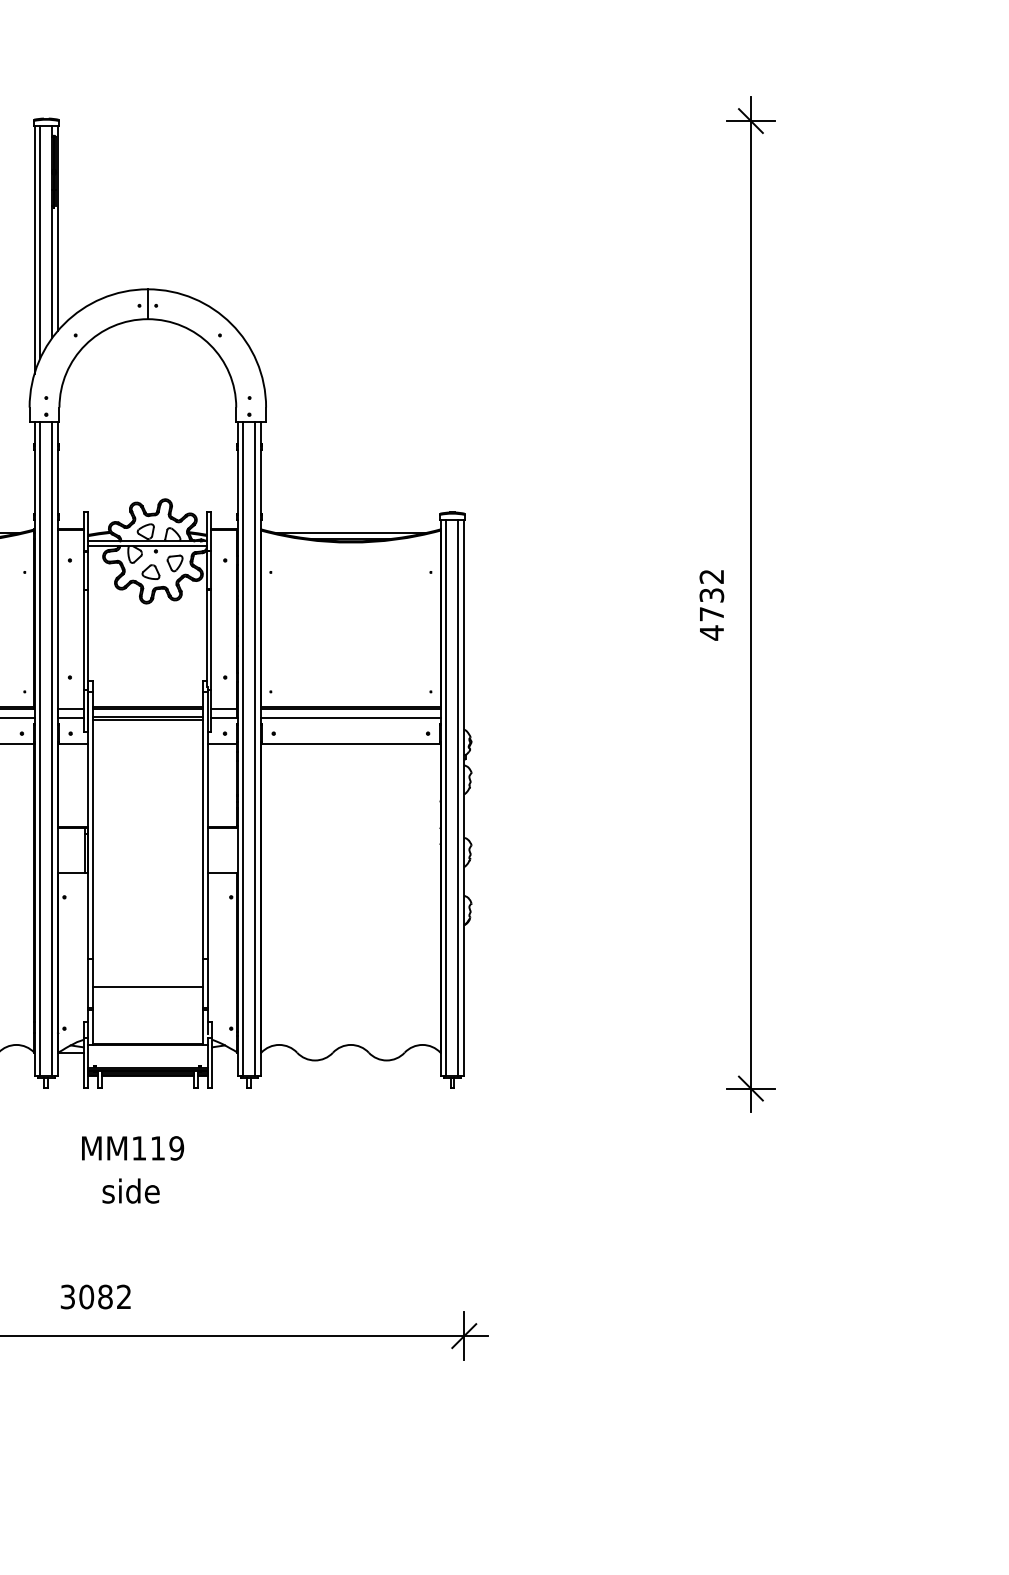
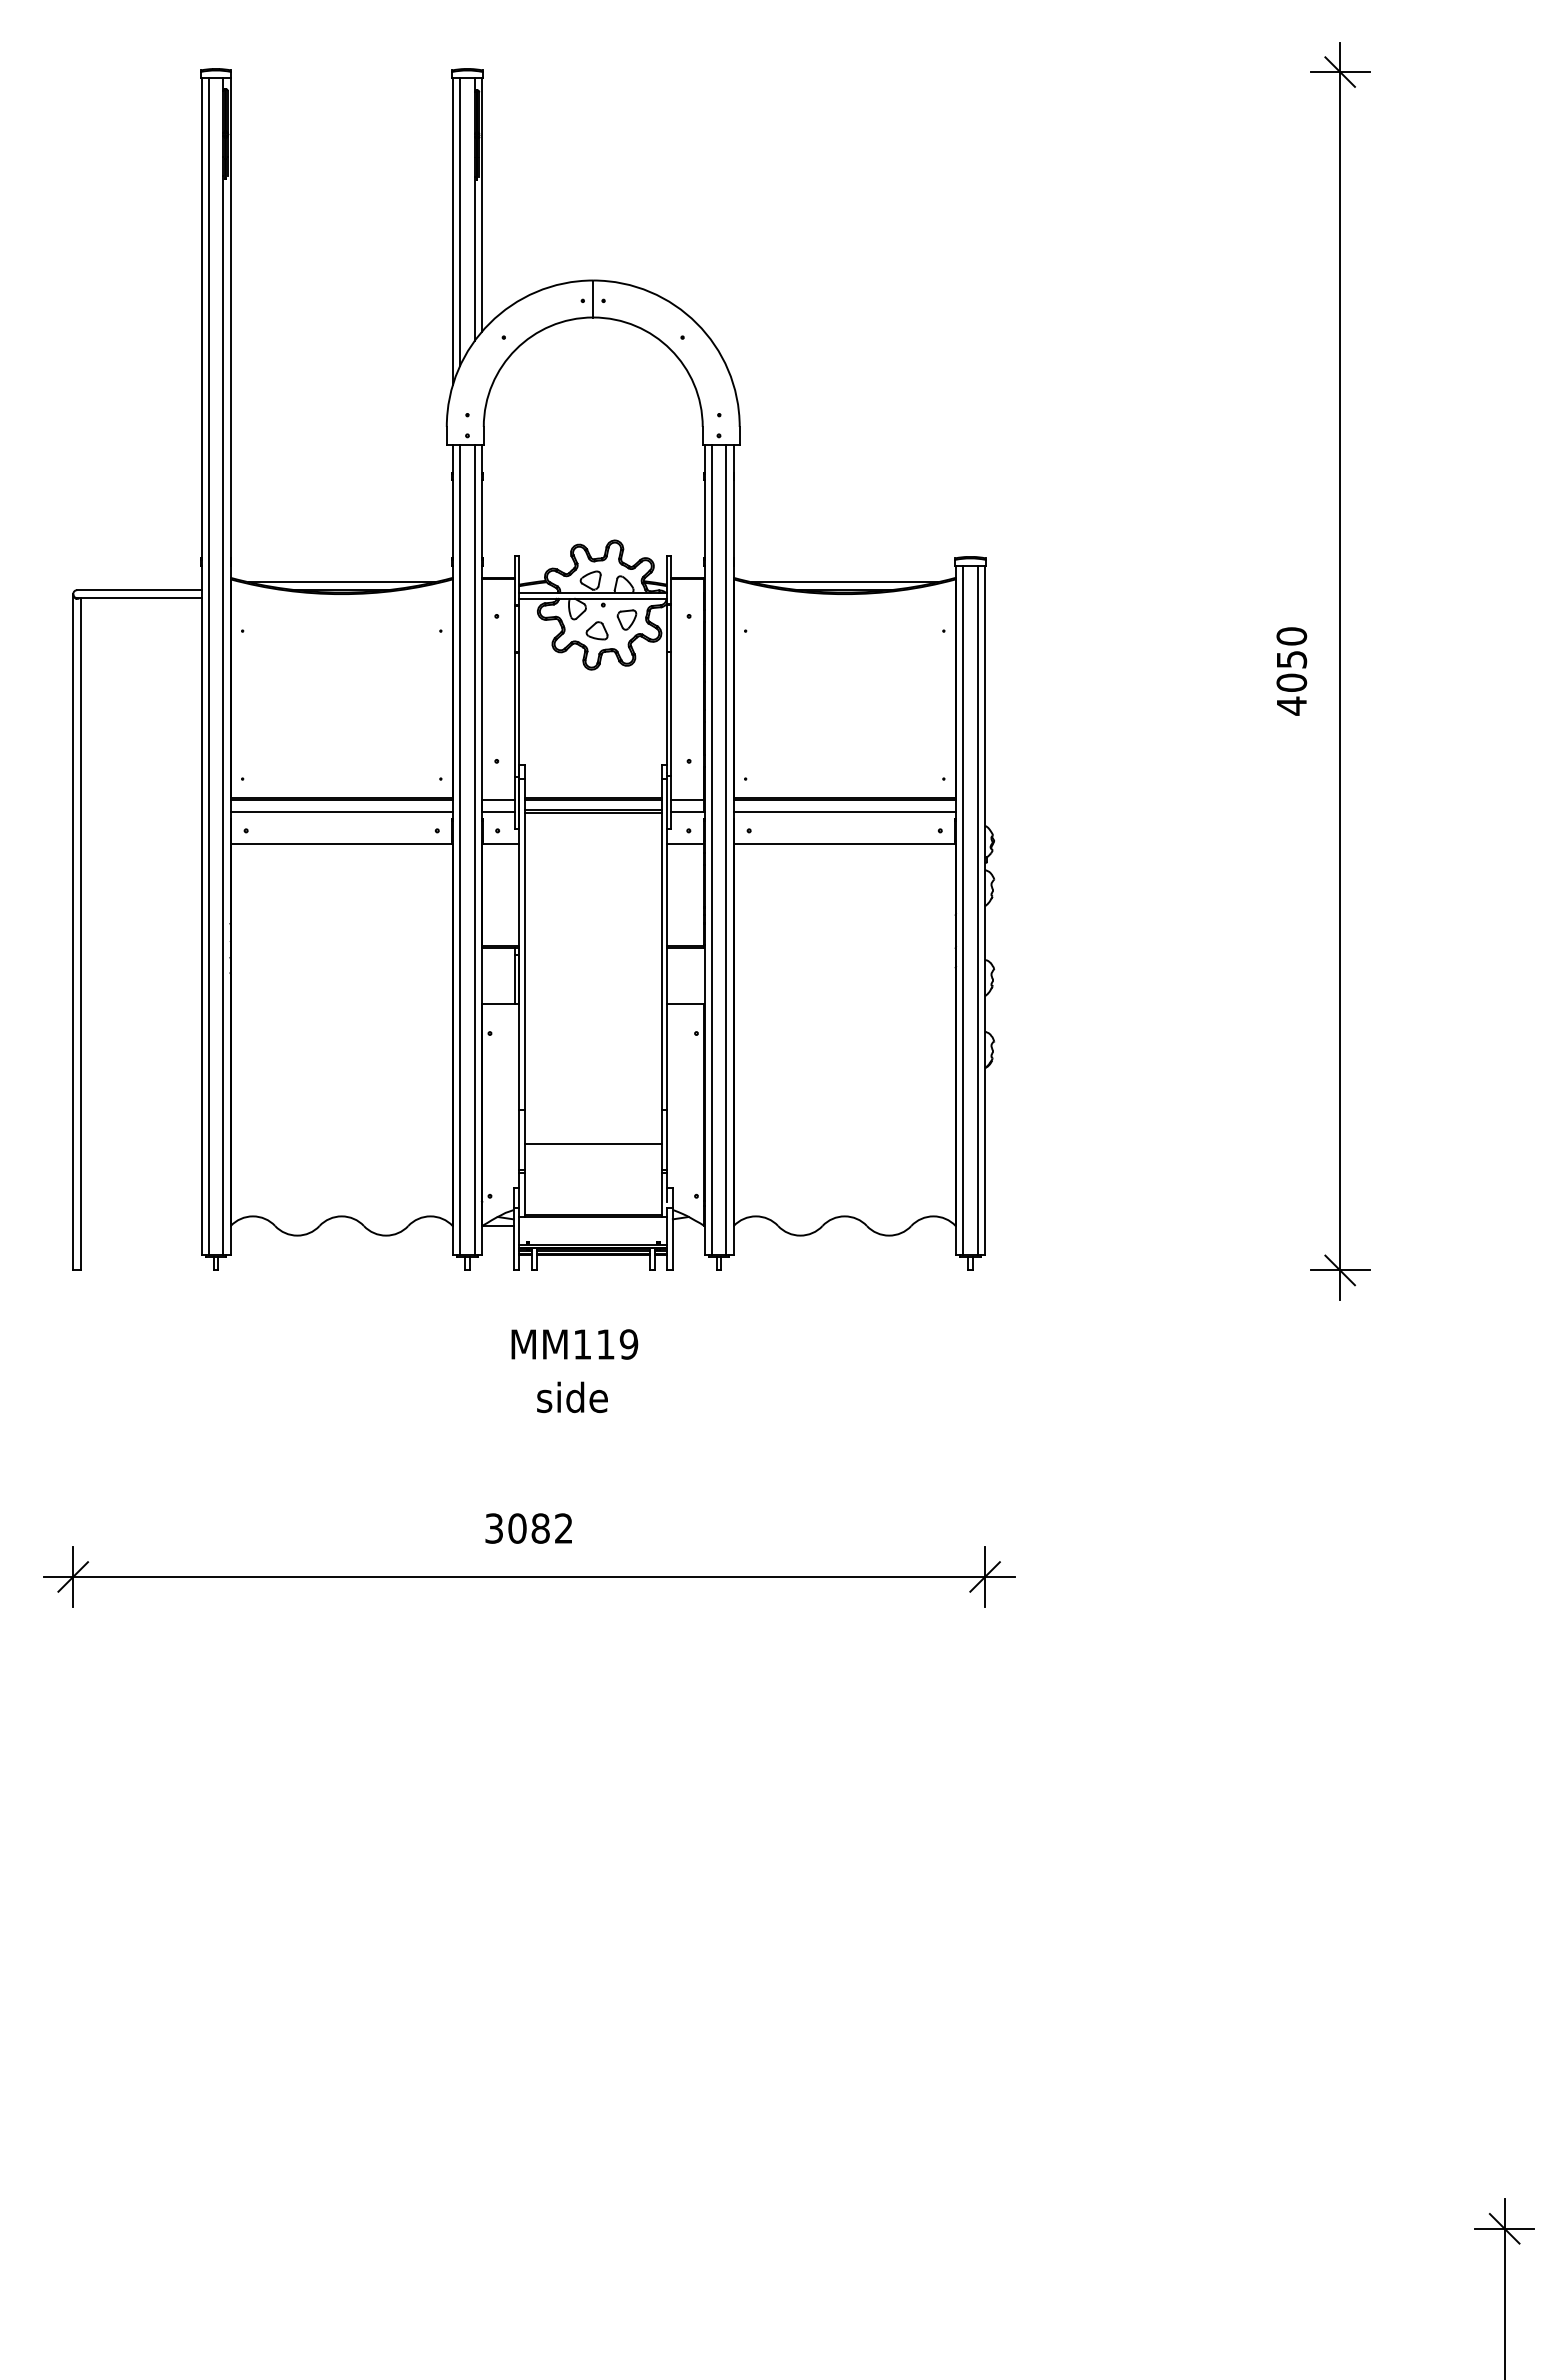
text: (711, 595) -> (1291, 659), 4732 -> 4050

